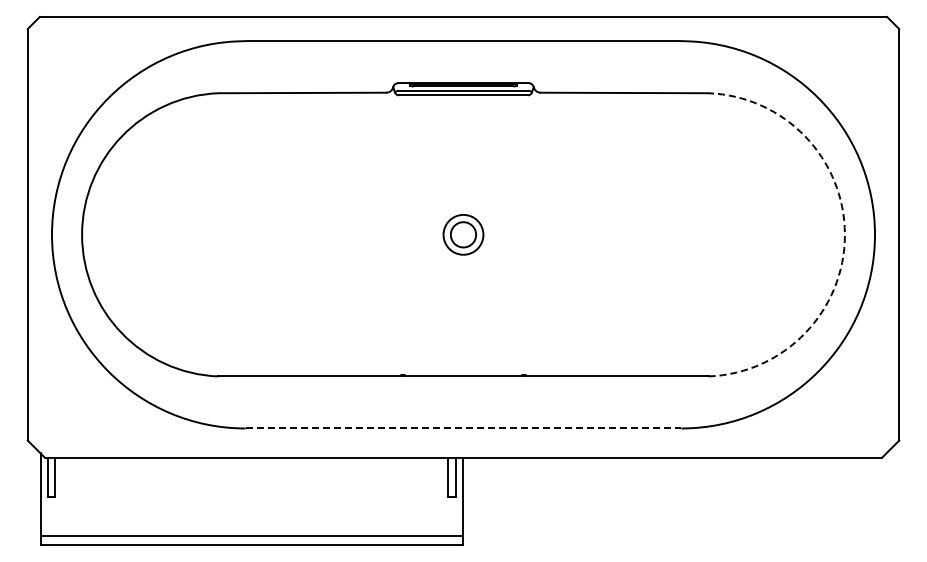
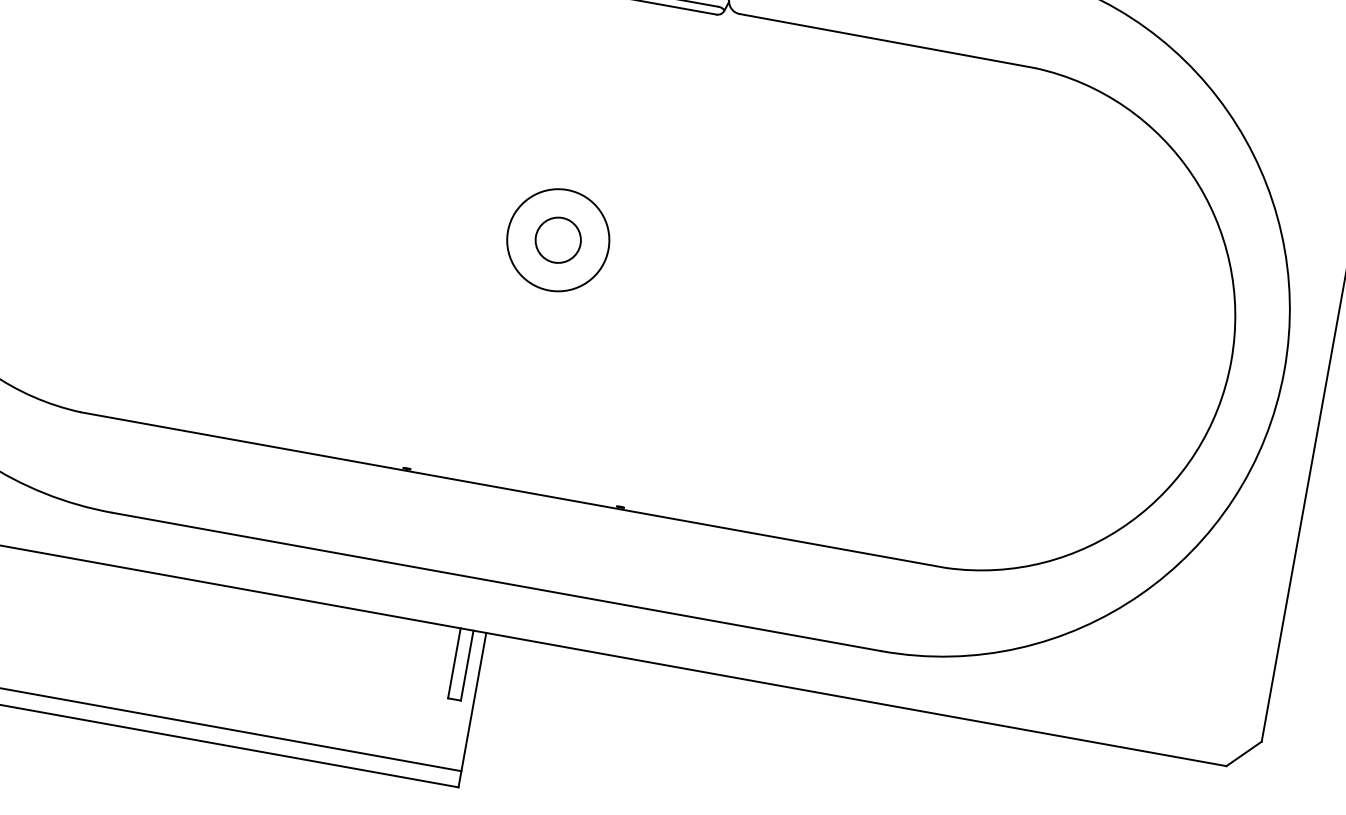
circle: (463, 234) -> (558, 239), size x1.43
arc: (844, 234) -> (1230, 360), dashed -> solid
line: (463, 428) -> (496, 581), dashed -> solid

